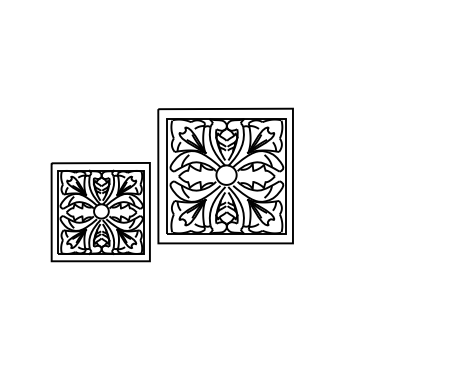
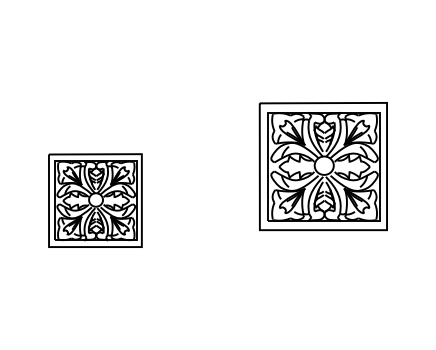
part: (224, 176) -> (322, 166), moved

